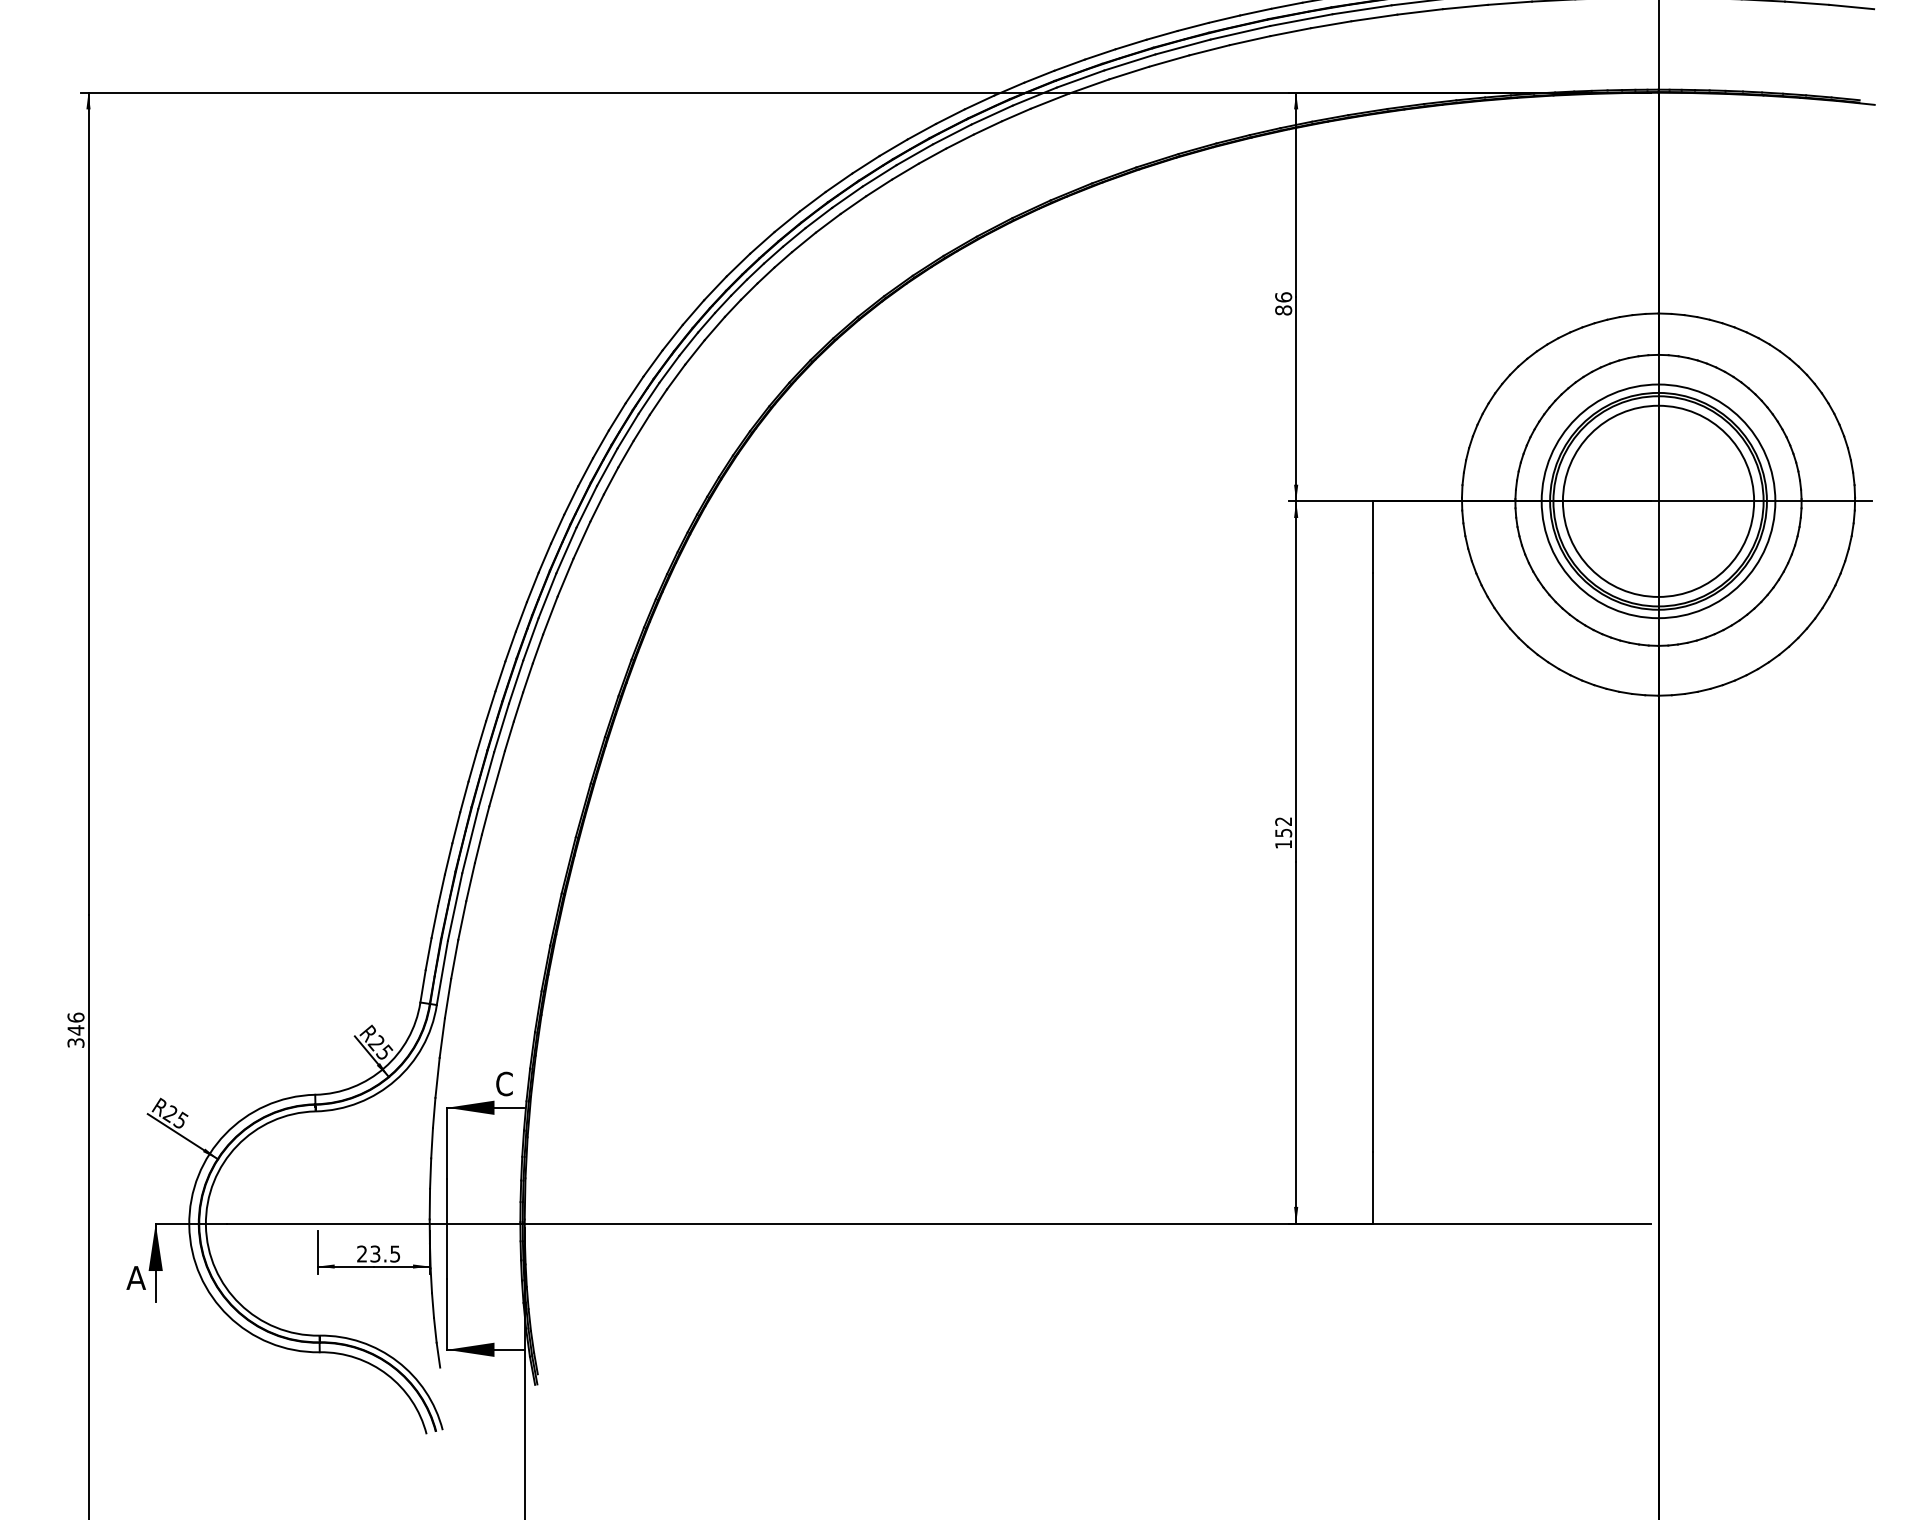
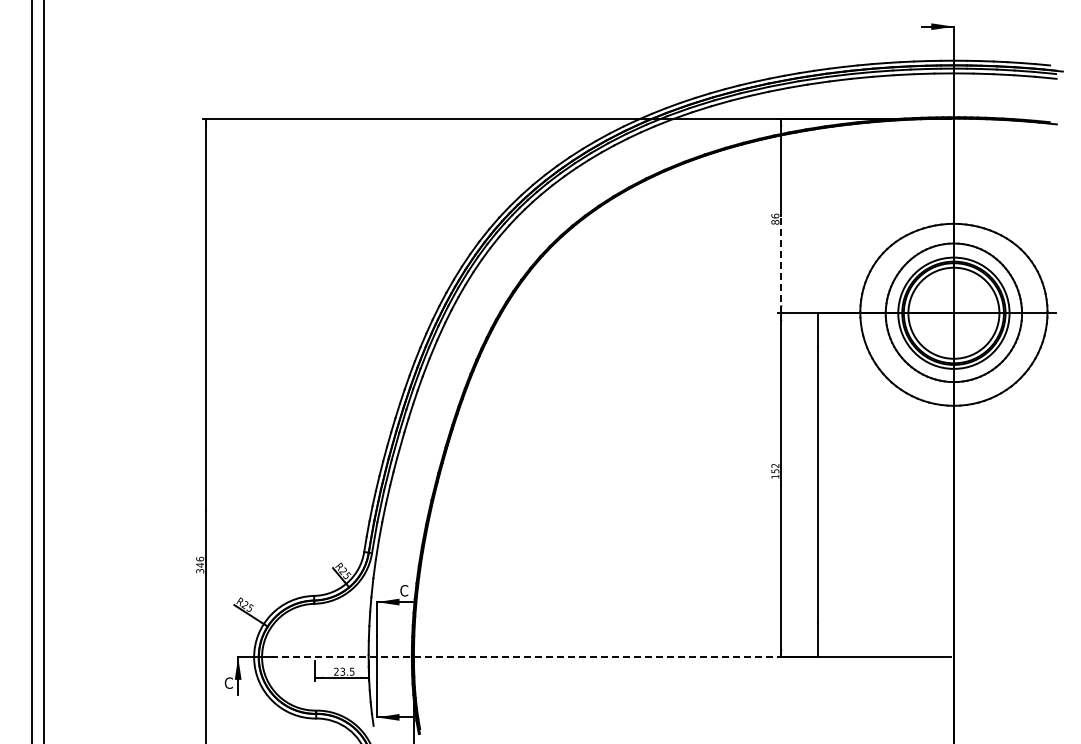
line: (1296, 398) -> (781, 264), solid -> dashed
line: (763, 1224) -> (527, 657), solid -> dashed
text: (135, 1276) -> (228, 682), A -> C

